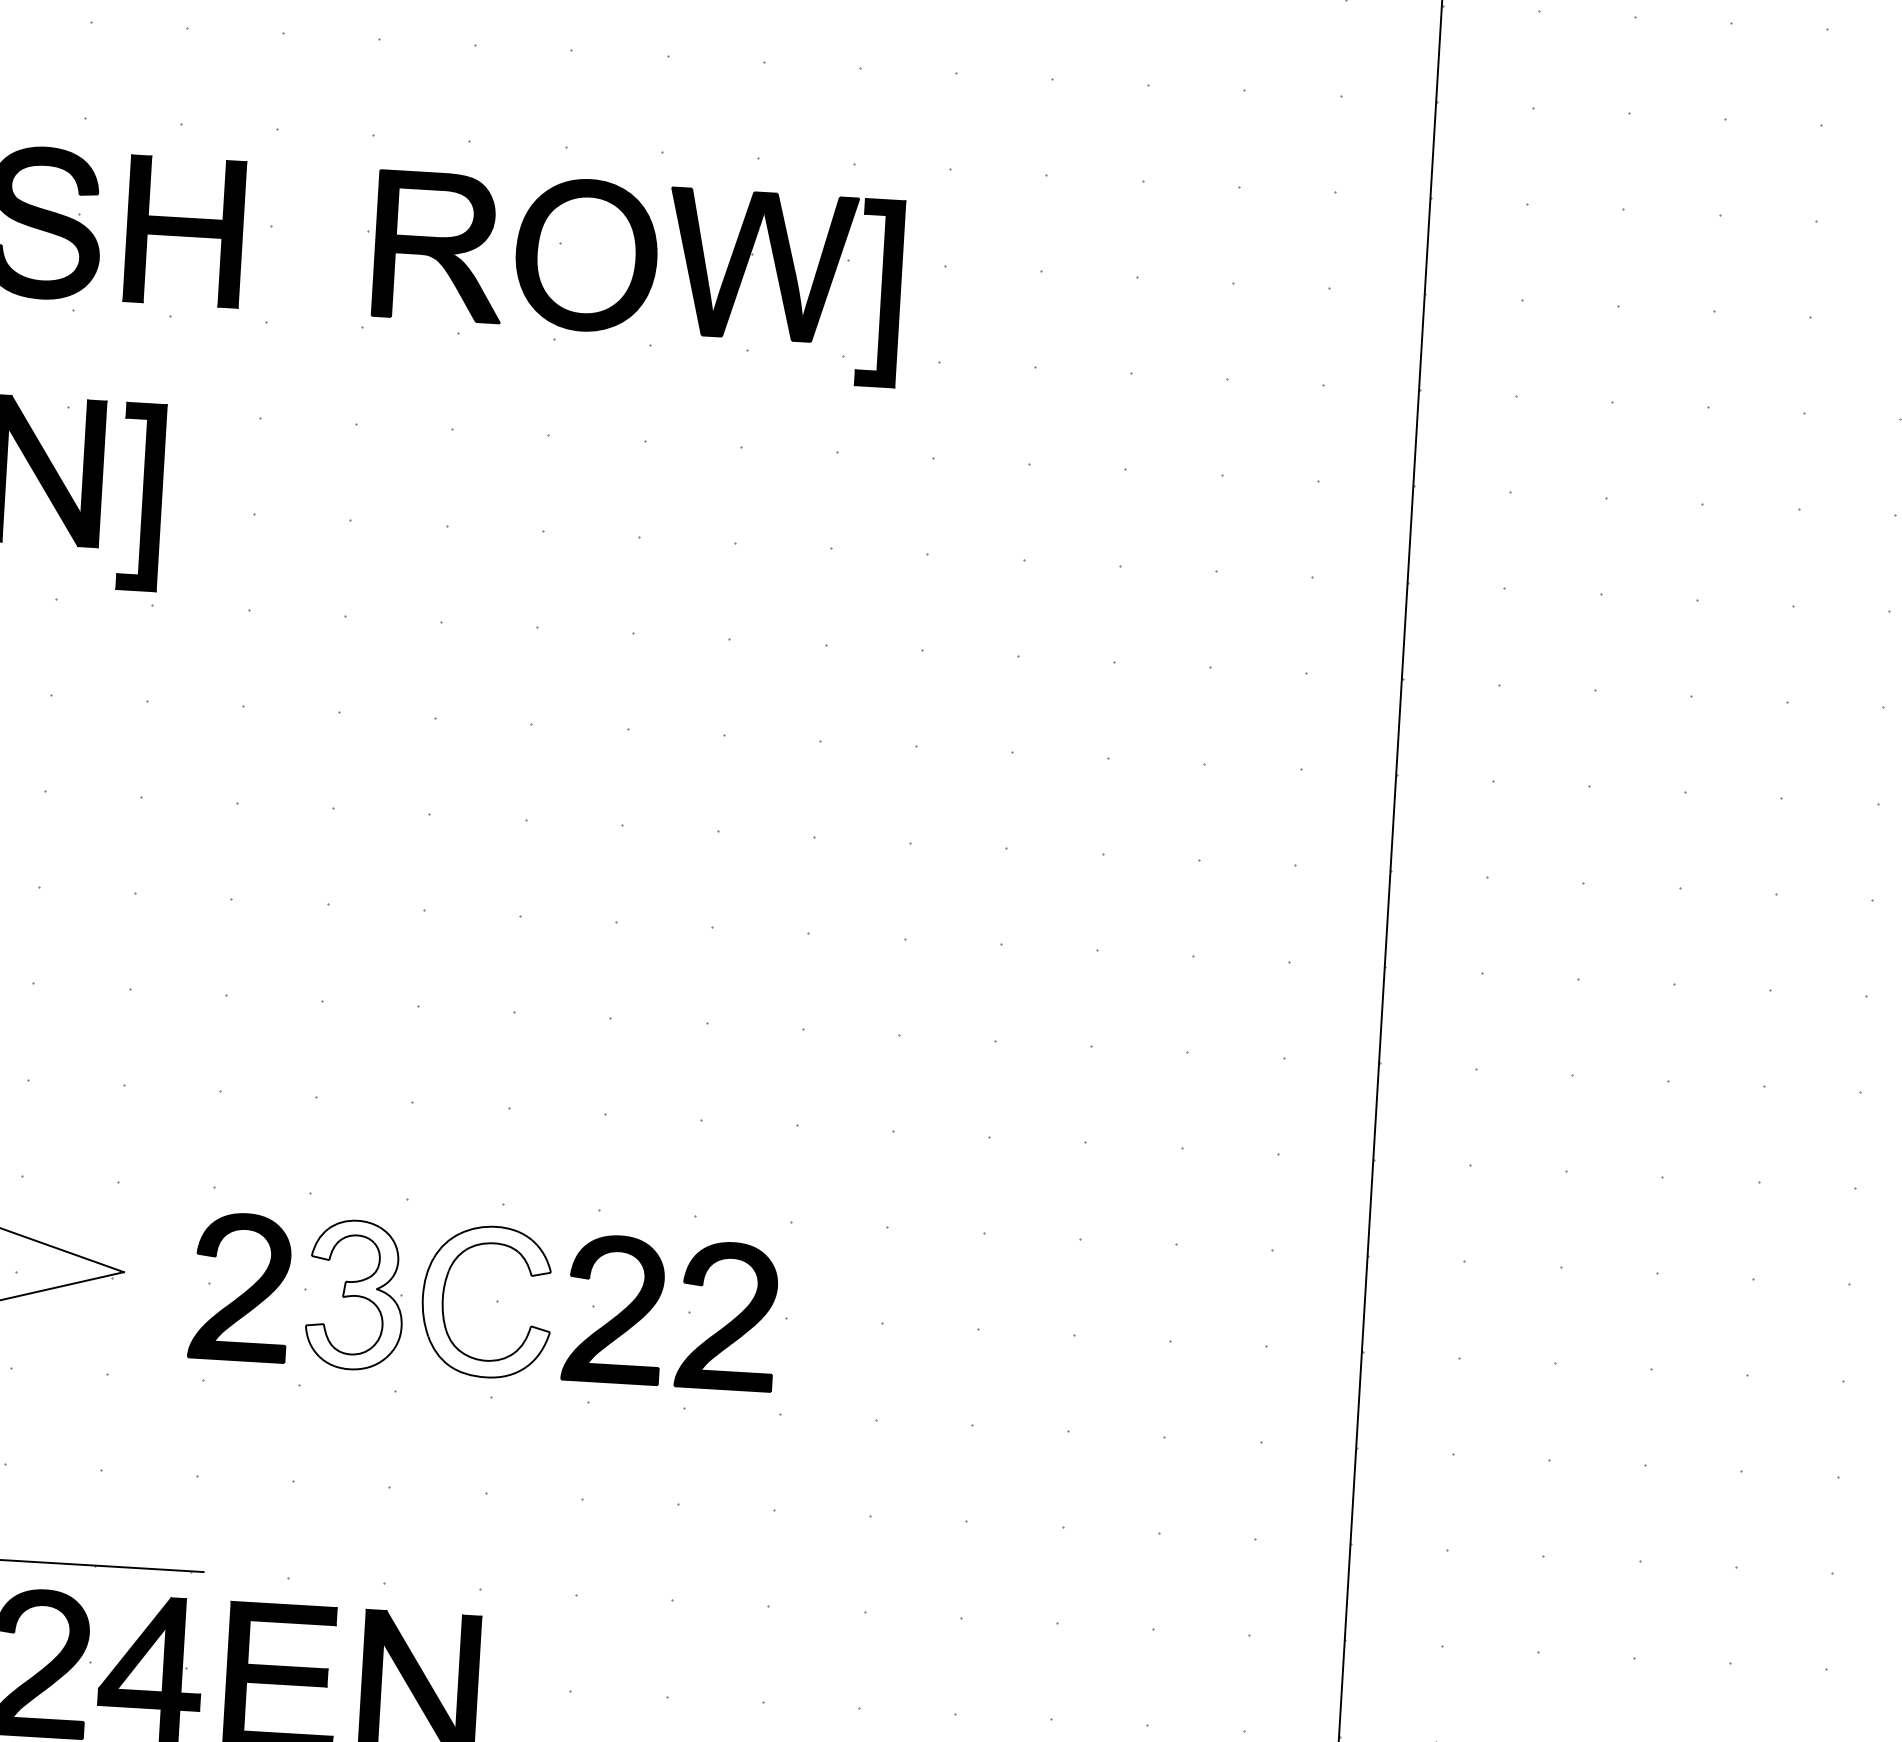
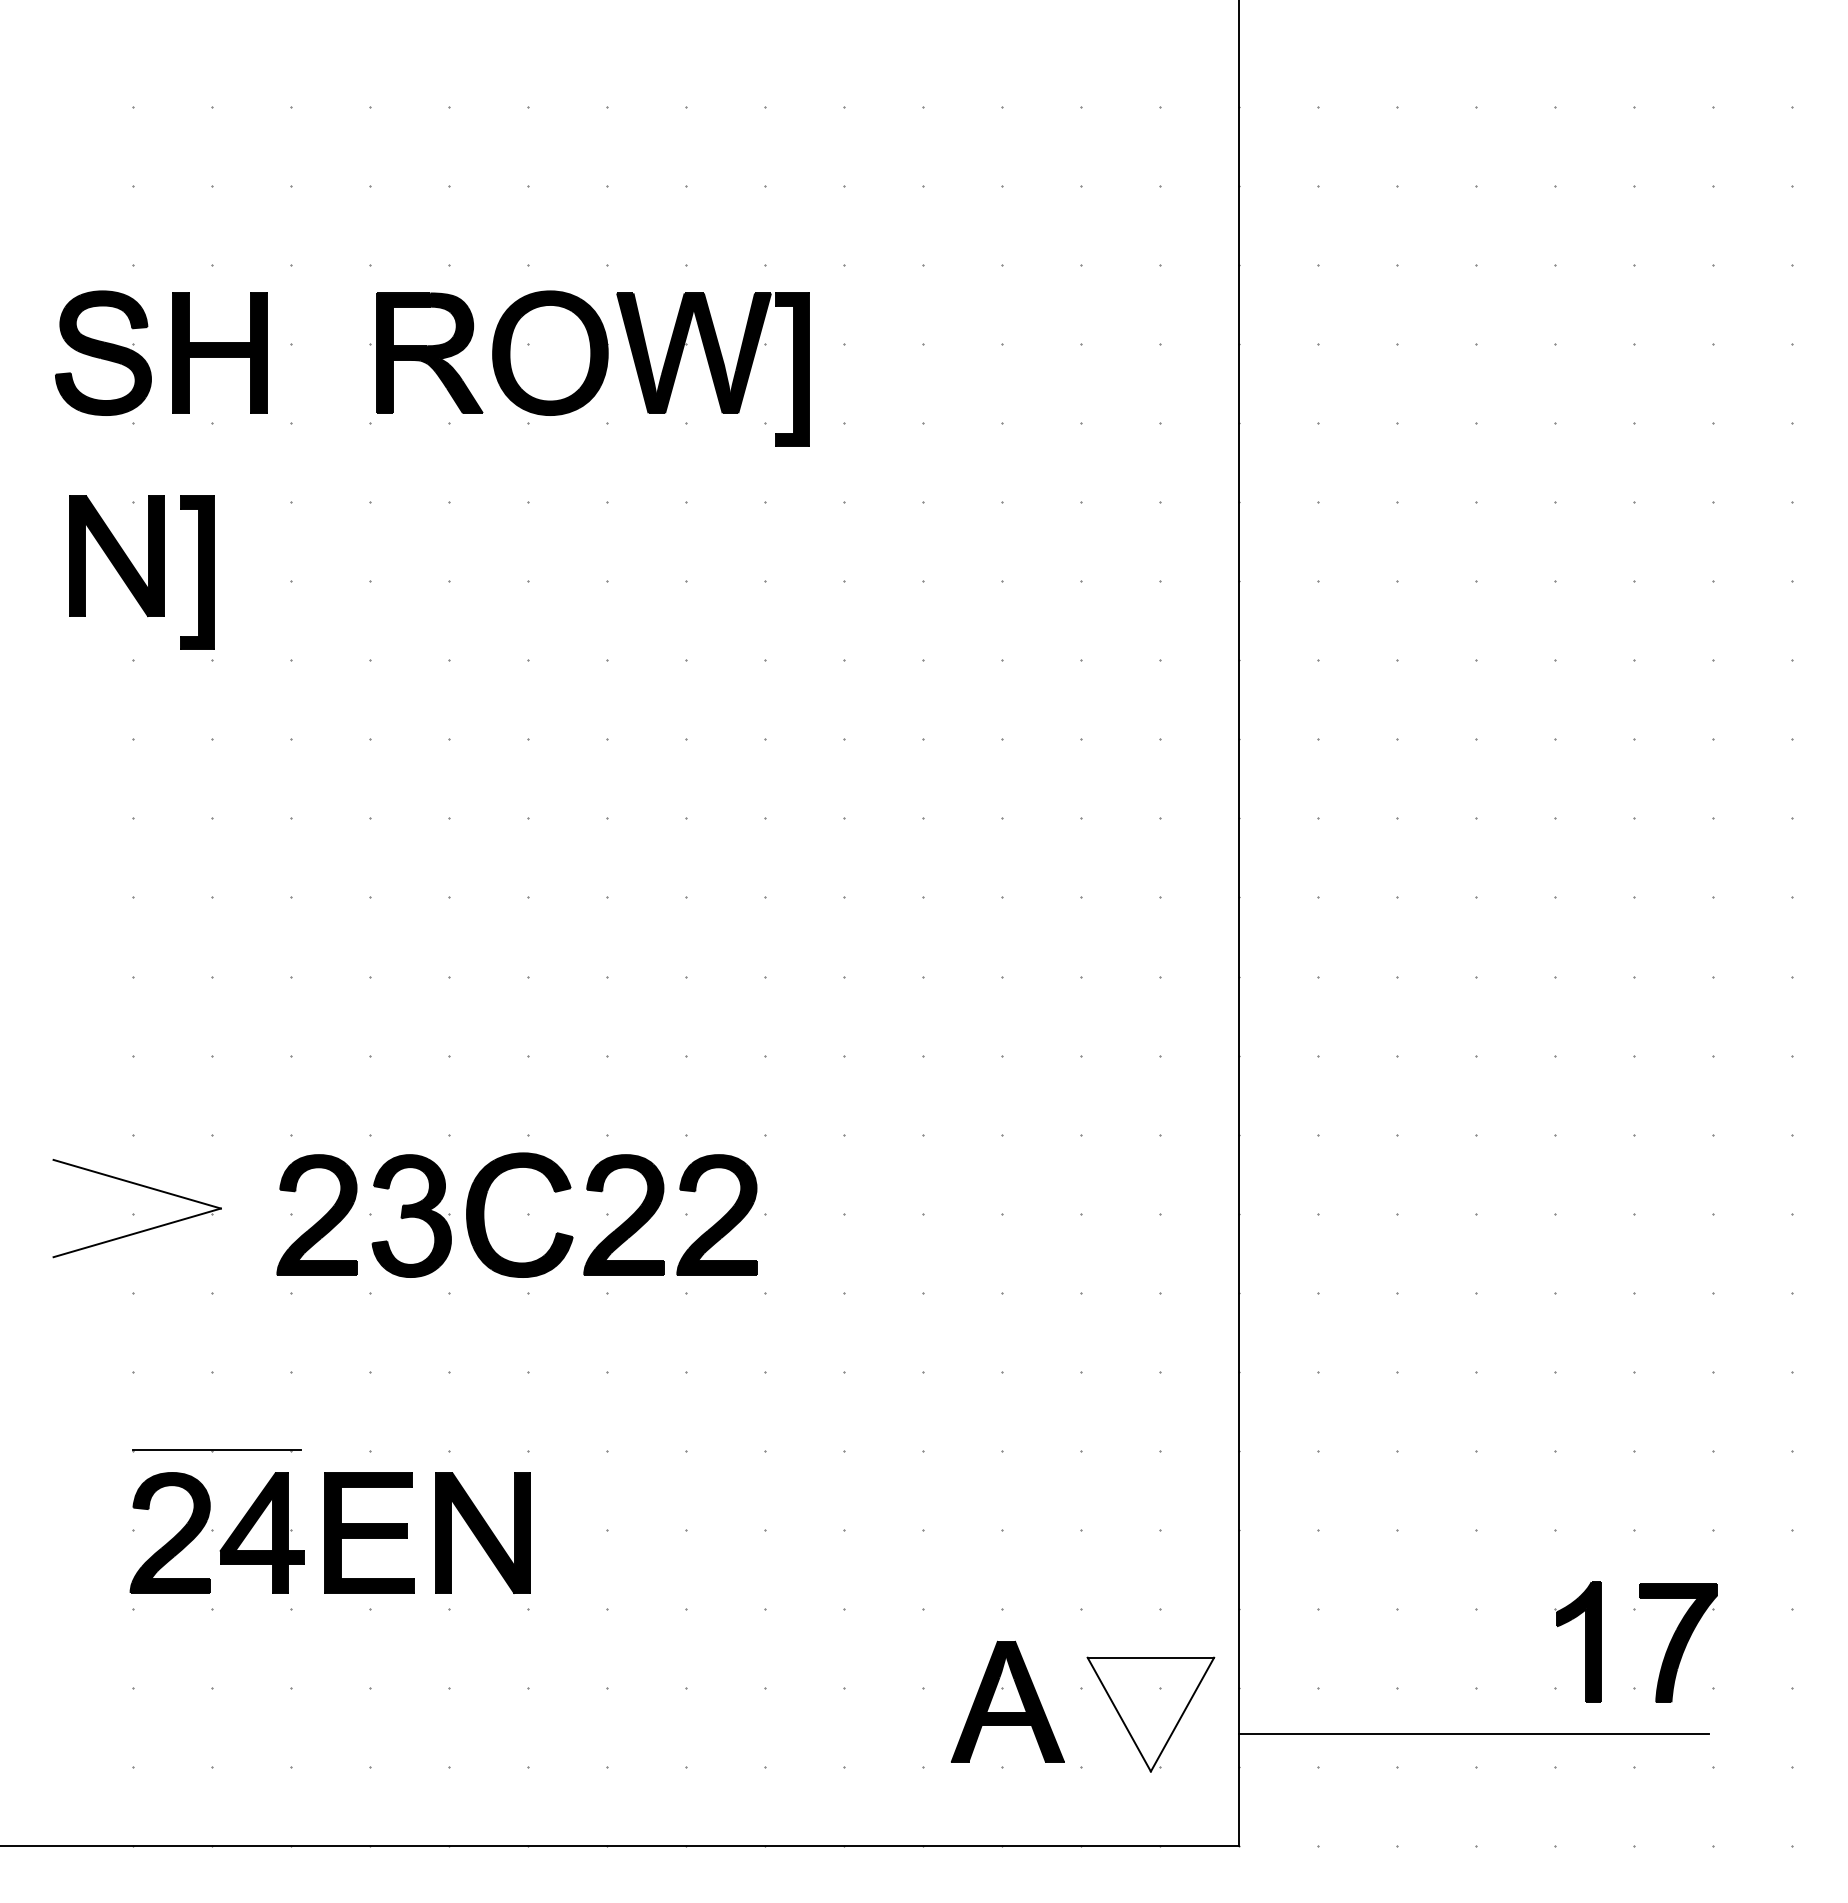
fill: (355, 1295) -> (411, 1216), added
fill: (486, 1302) -> (519, 1215), added

